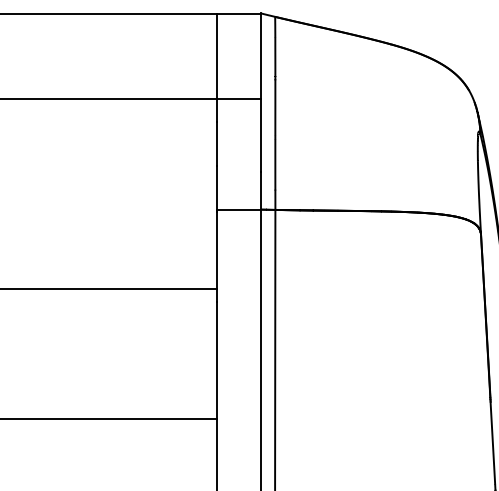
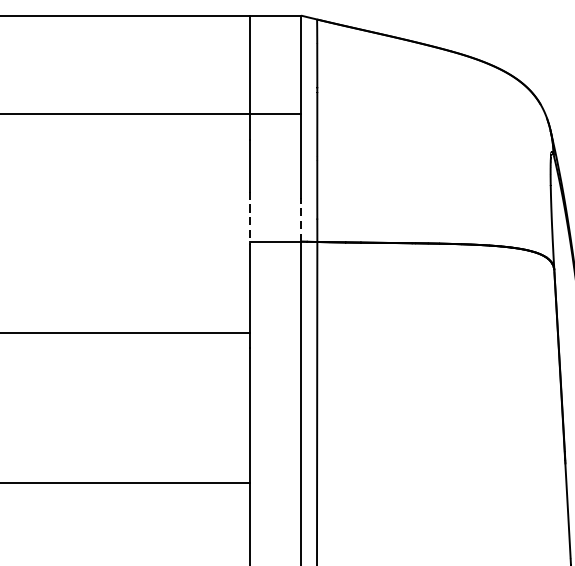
line: (216, 189) -> (249, 218), solid -> dashed
line: (261, 190) -> (301, 219), solid -> dashed

